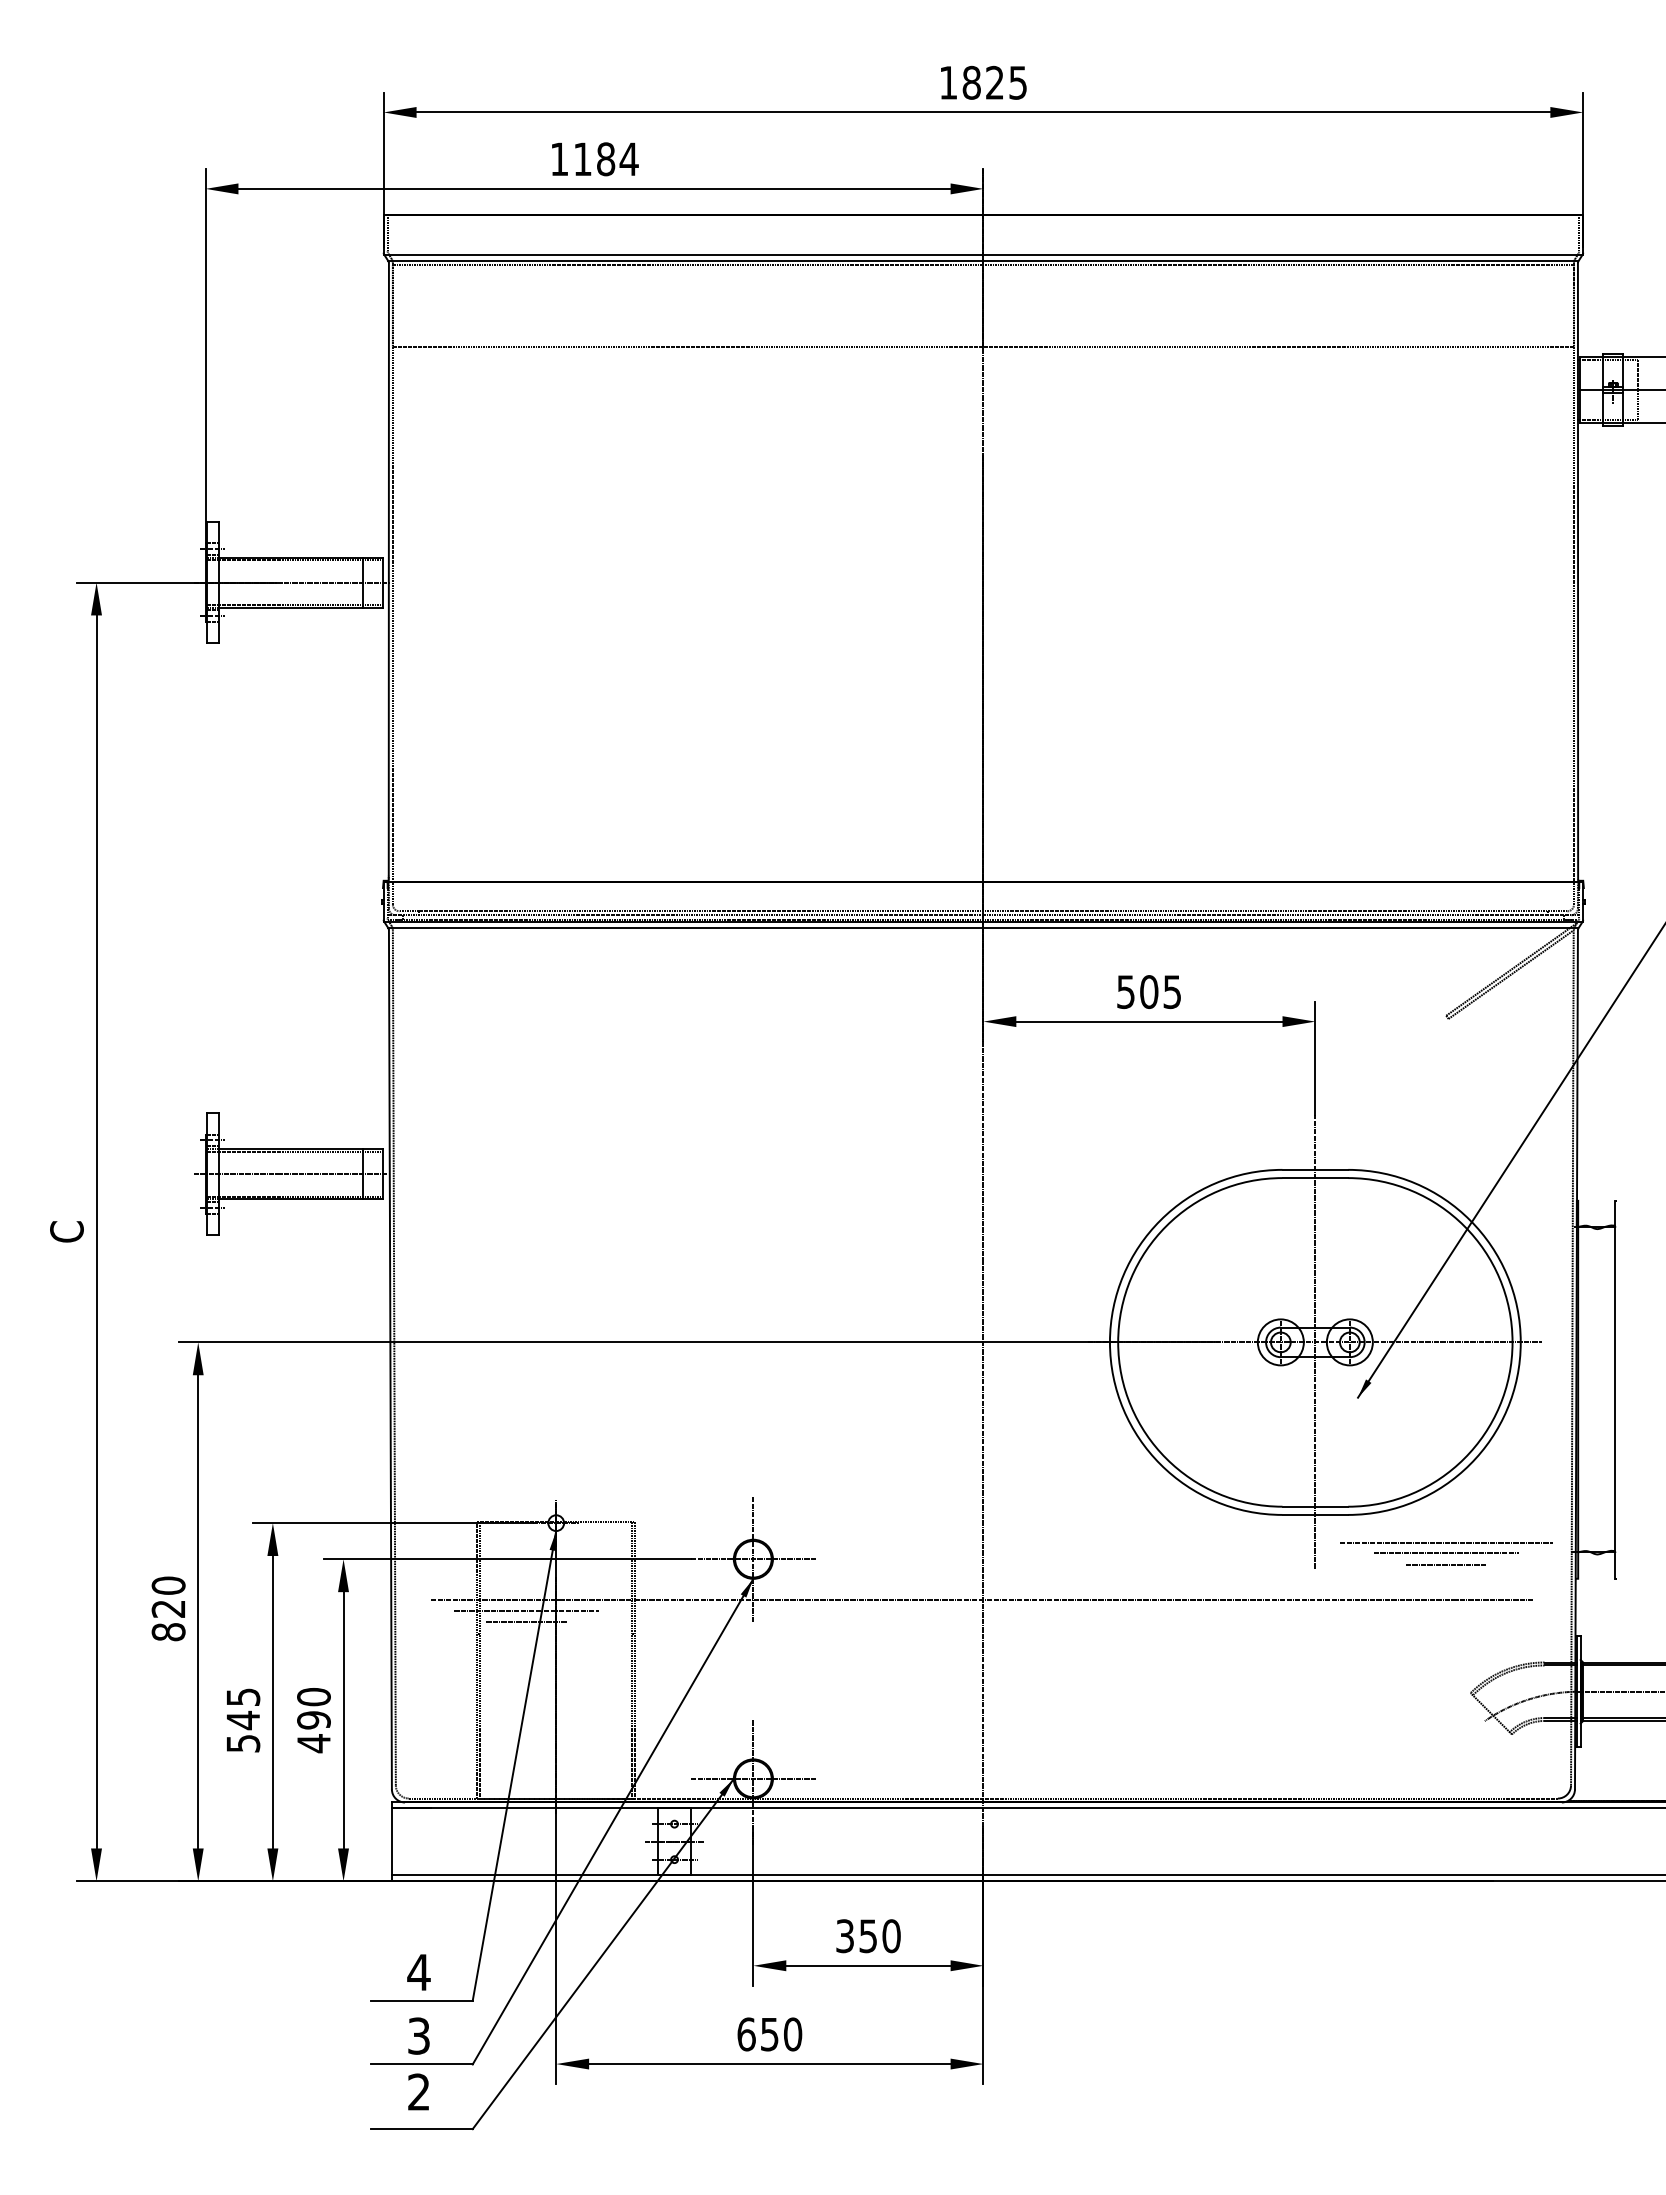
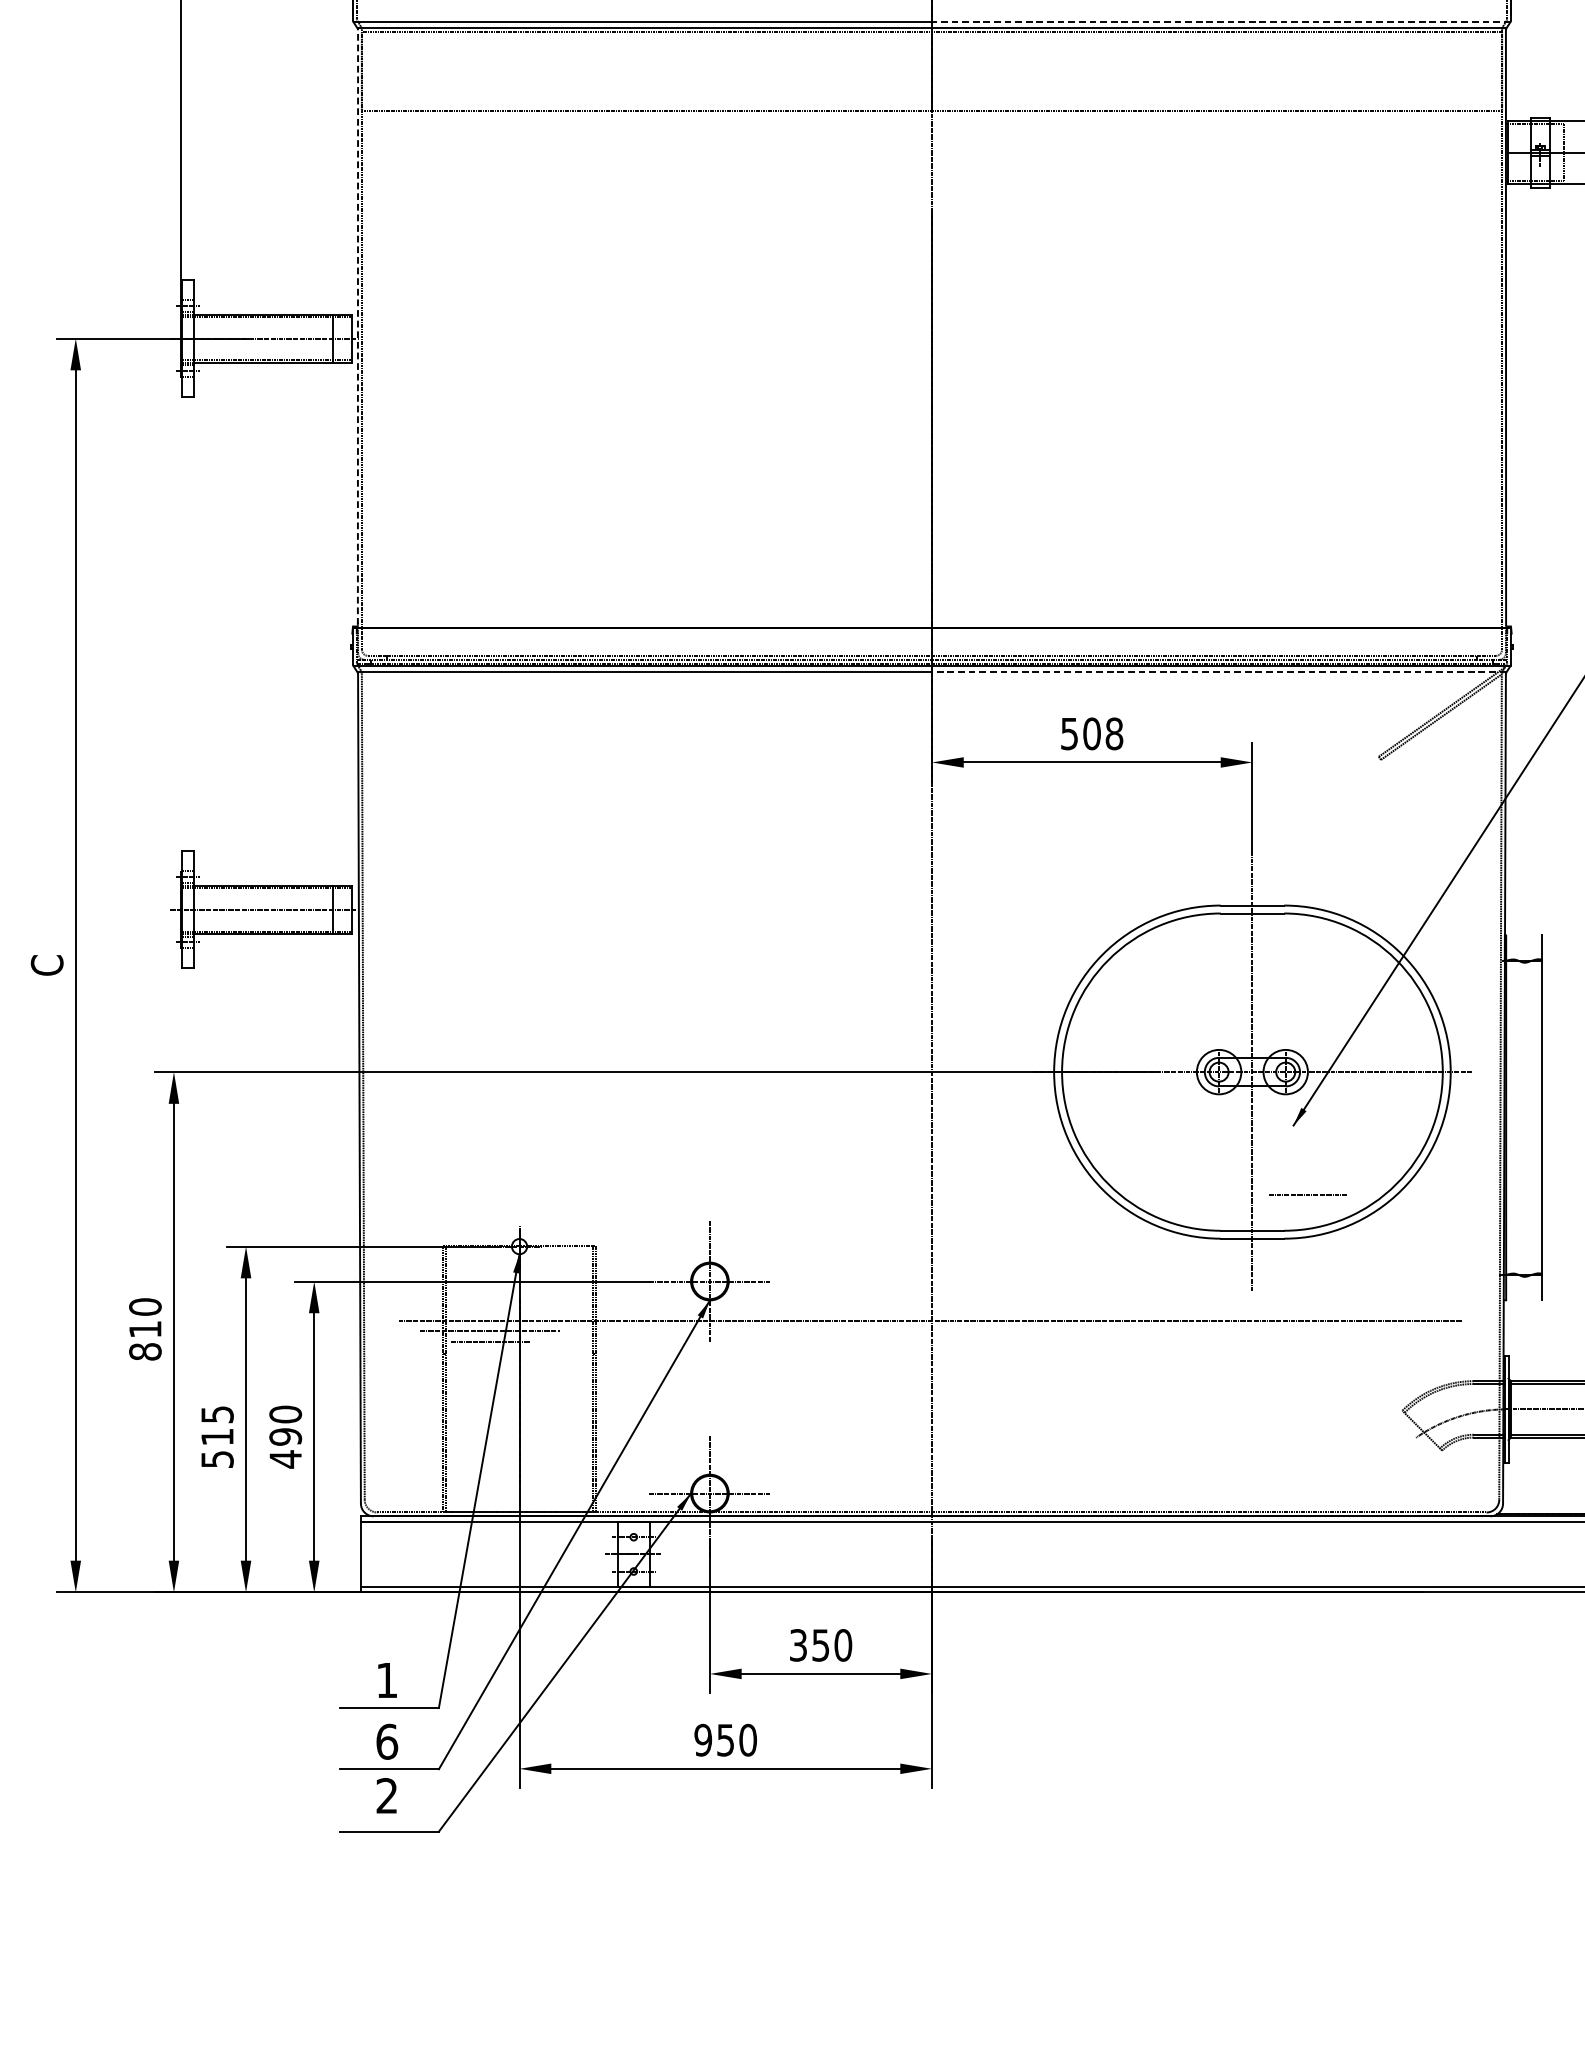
line: (1283, 254) -> (1221, 21), solid -> dashed
line: (388, 571) -> (357, 327), solid -> dashed
line: (1280, 928) -> (1218, 672), solid -> dashed
text: (1172, 992) -> (1114, 734), 505 -> 508
line: (1446, 1542) -> (1379, 1265), removed
line: (1446, 1552) -> (1379, 1274), removed
line: (1445, 1564) -> (1307, 1194), moved
text: (167, 1608) -> (144, 1329), 820 -> 810
text: (242, 1720) -> (216, 1437), 545 -> 515
text: (418, 1972) -> (386, 1680), 4 -> 1
text: (746, 2034) -> (703, 1740), 650 -> 950
text: (419, 2035) -> (387, 1741), 3 -> 6

